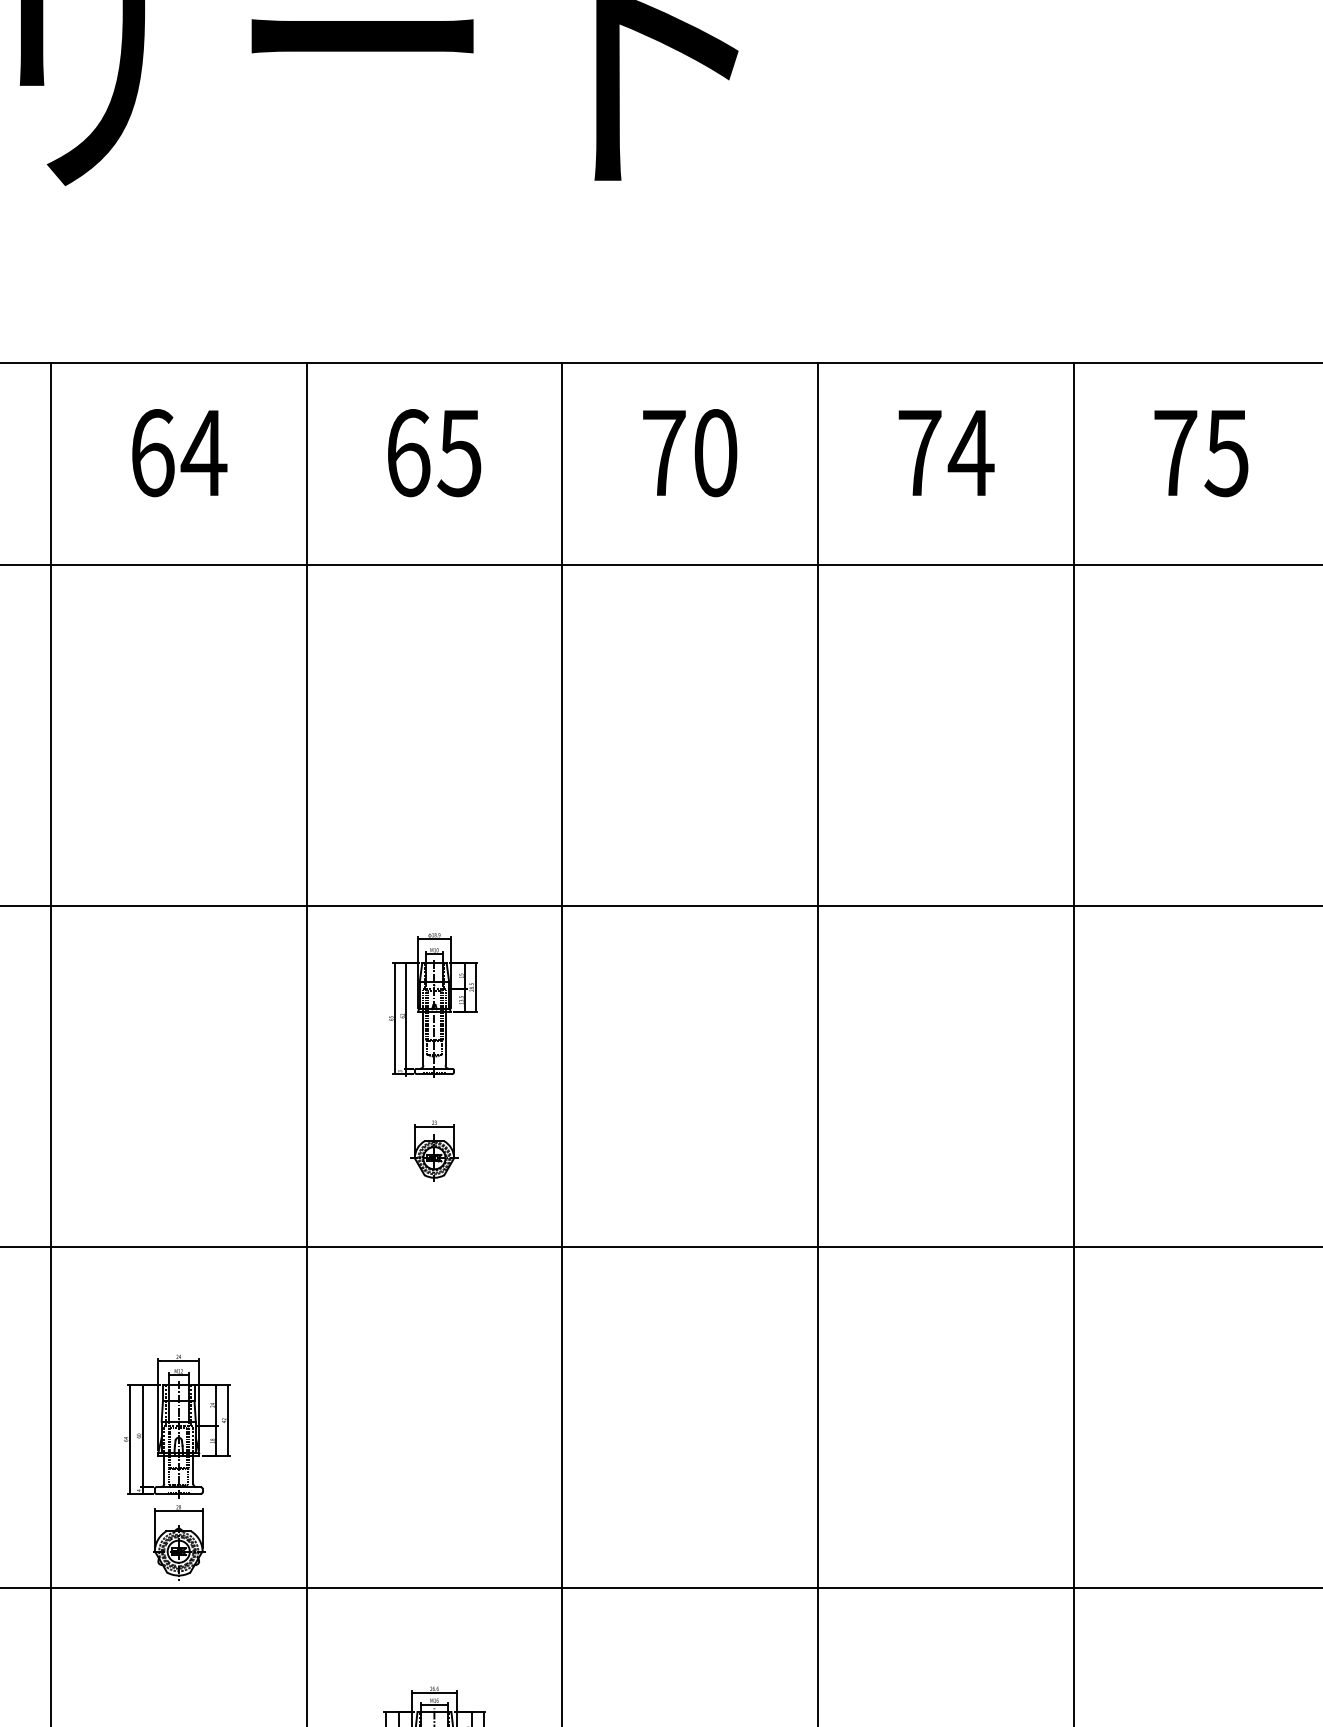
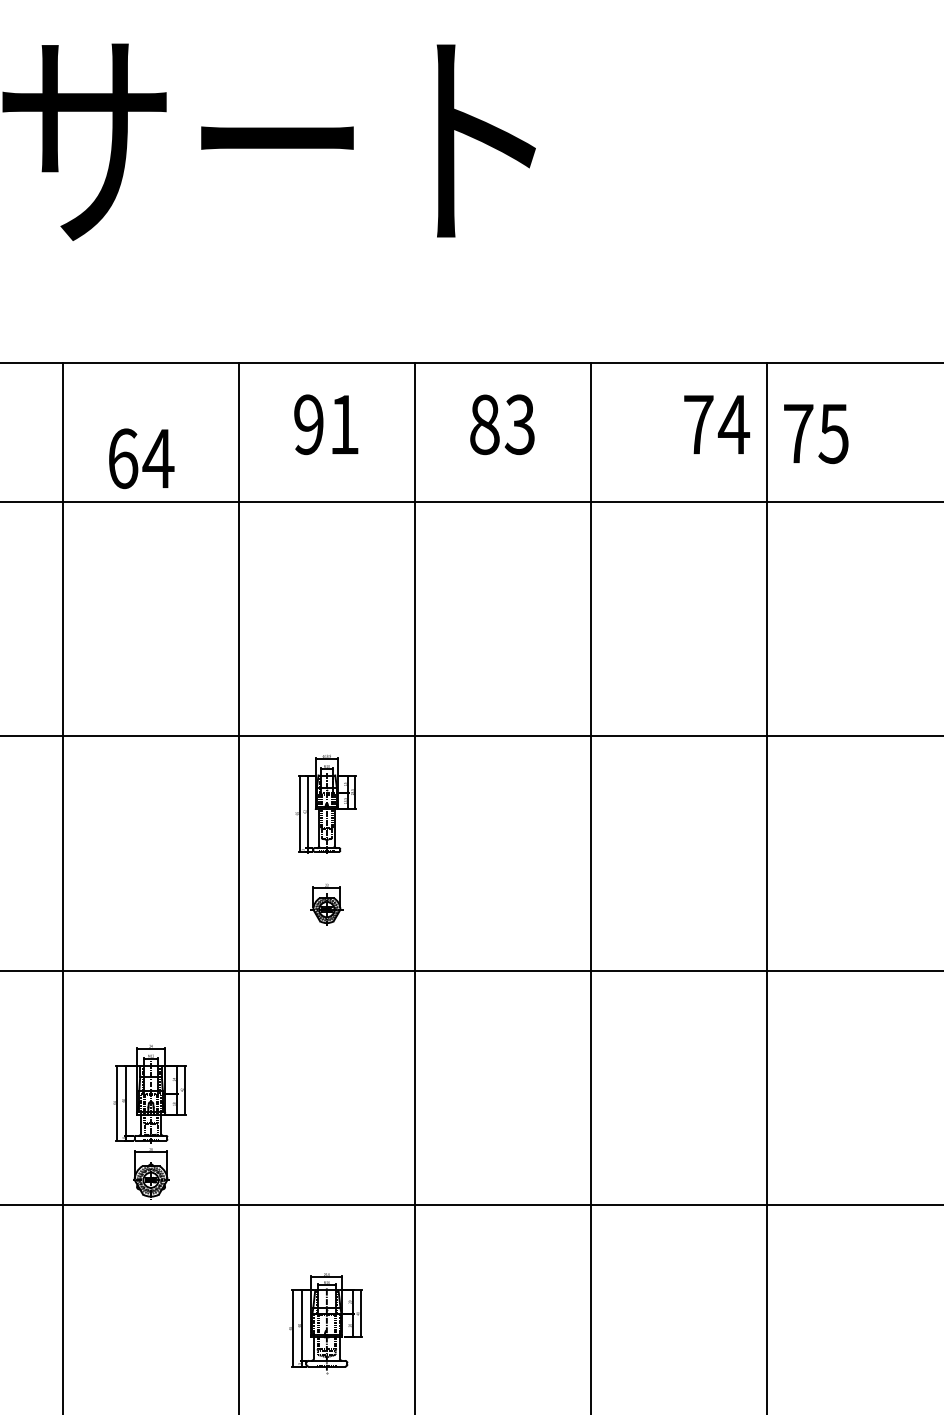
text: (179, 452) -> (141, 458), moved
text: (433, 452) -> (326, 424), 65 -> 91
text: (689, 452) -> (502, 424), 70 -> 83
text: (947, 452) -> (717, 424), moved
text: (1201, 454) -> (816, 434), moved

